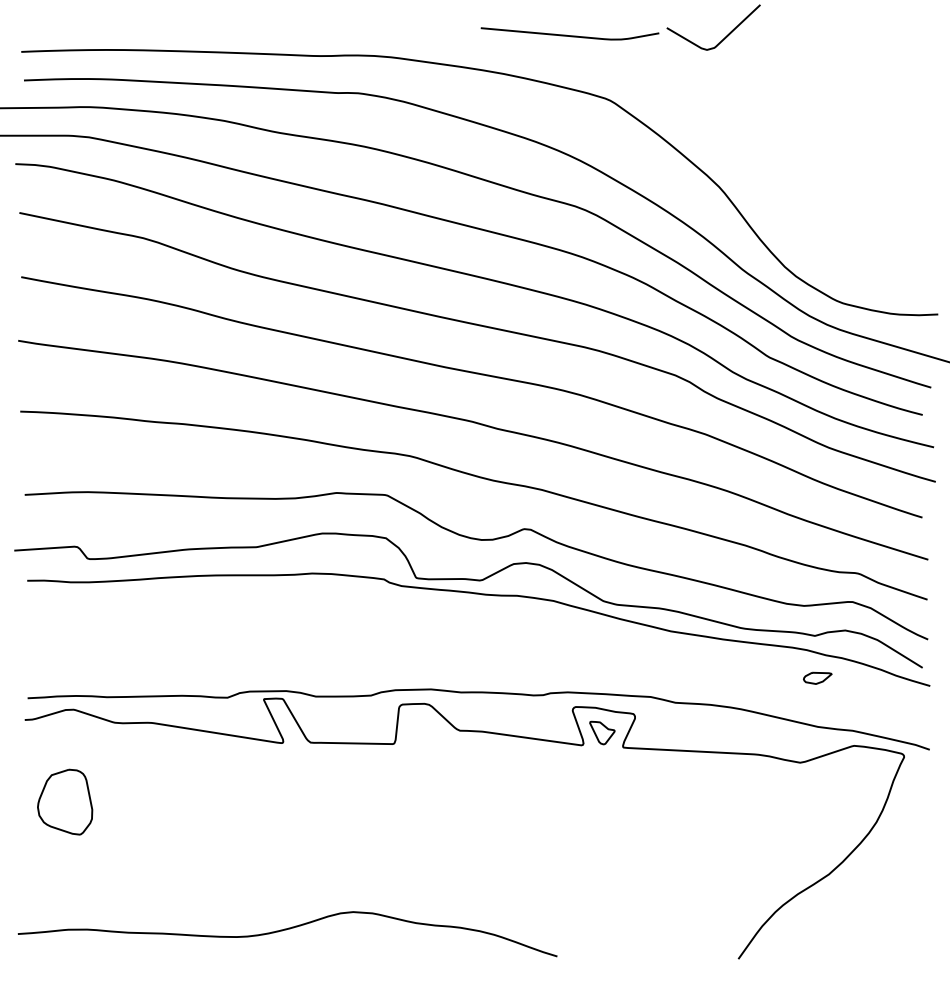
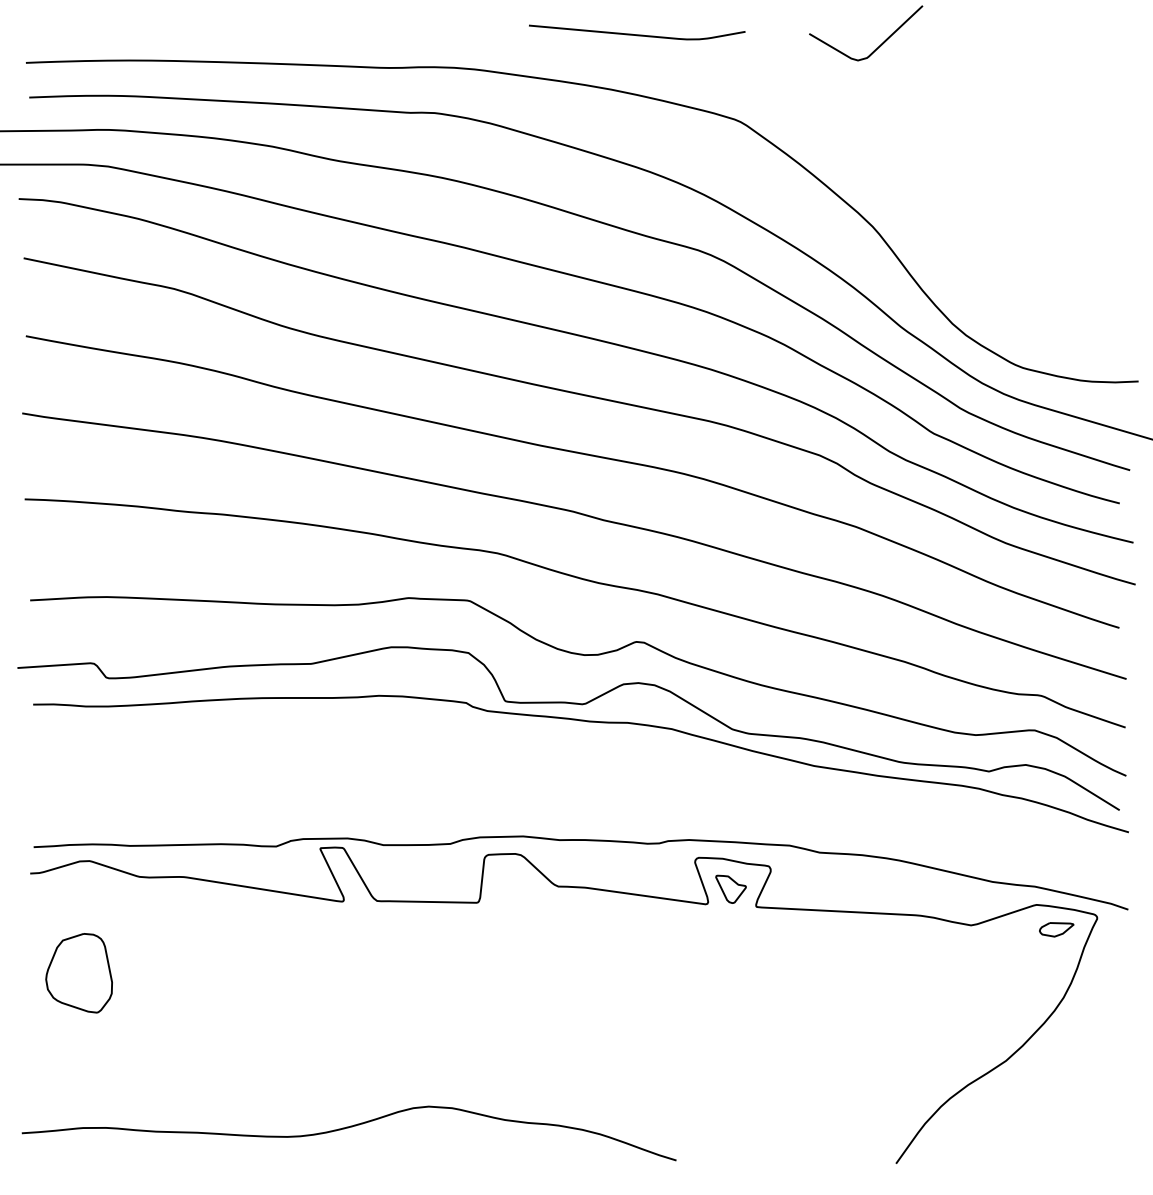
curve: (569, 35) -> (636, 34), moved
part: (817, 677) -> (1056, 928), moved

